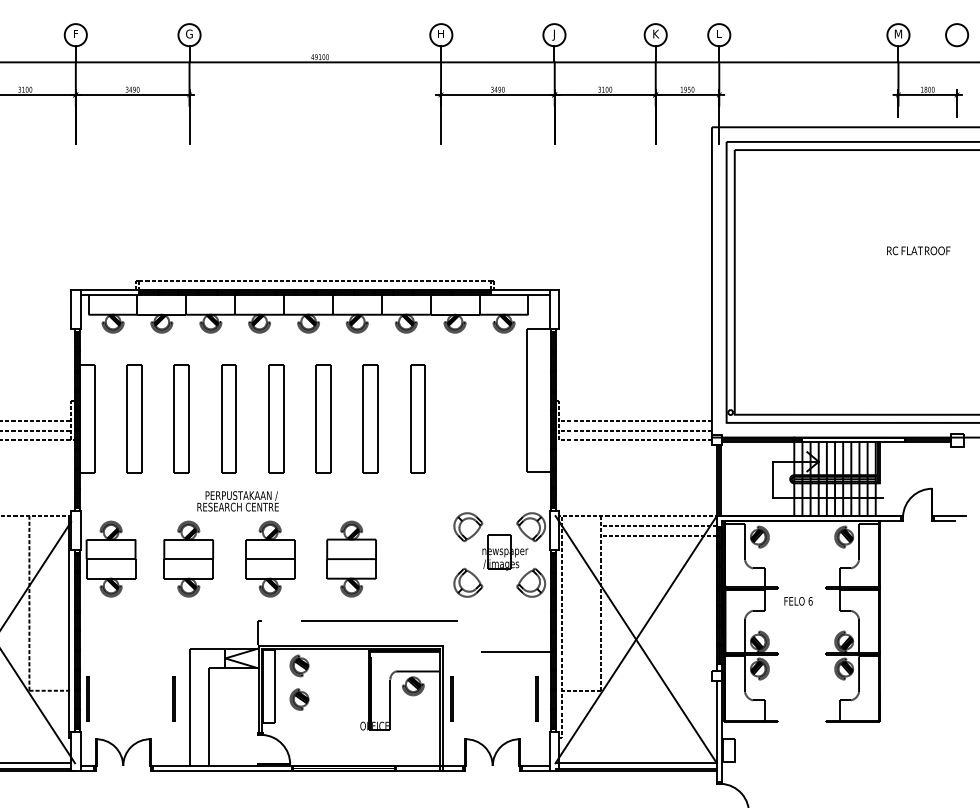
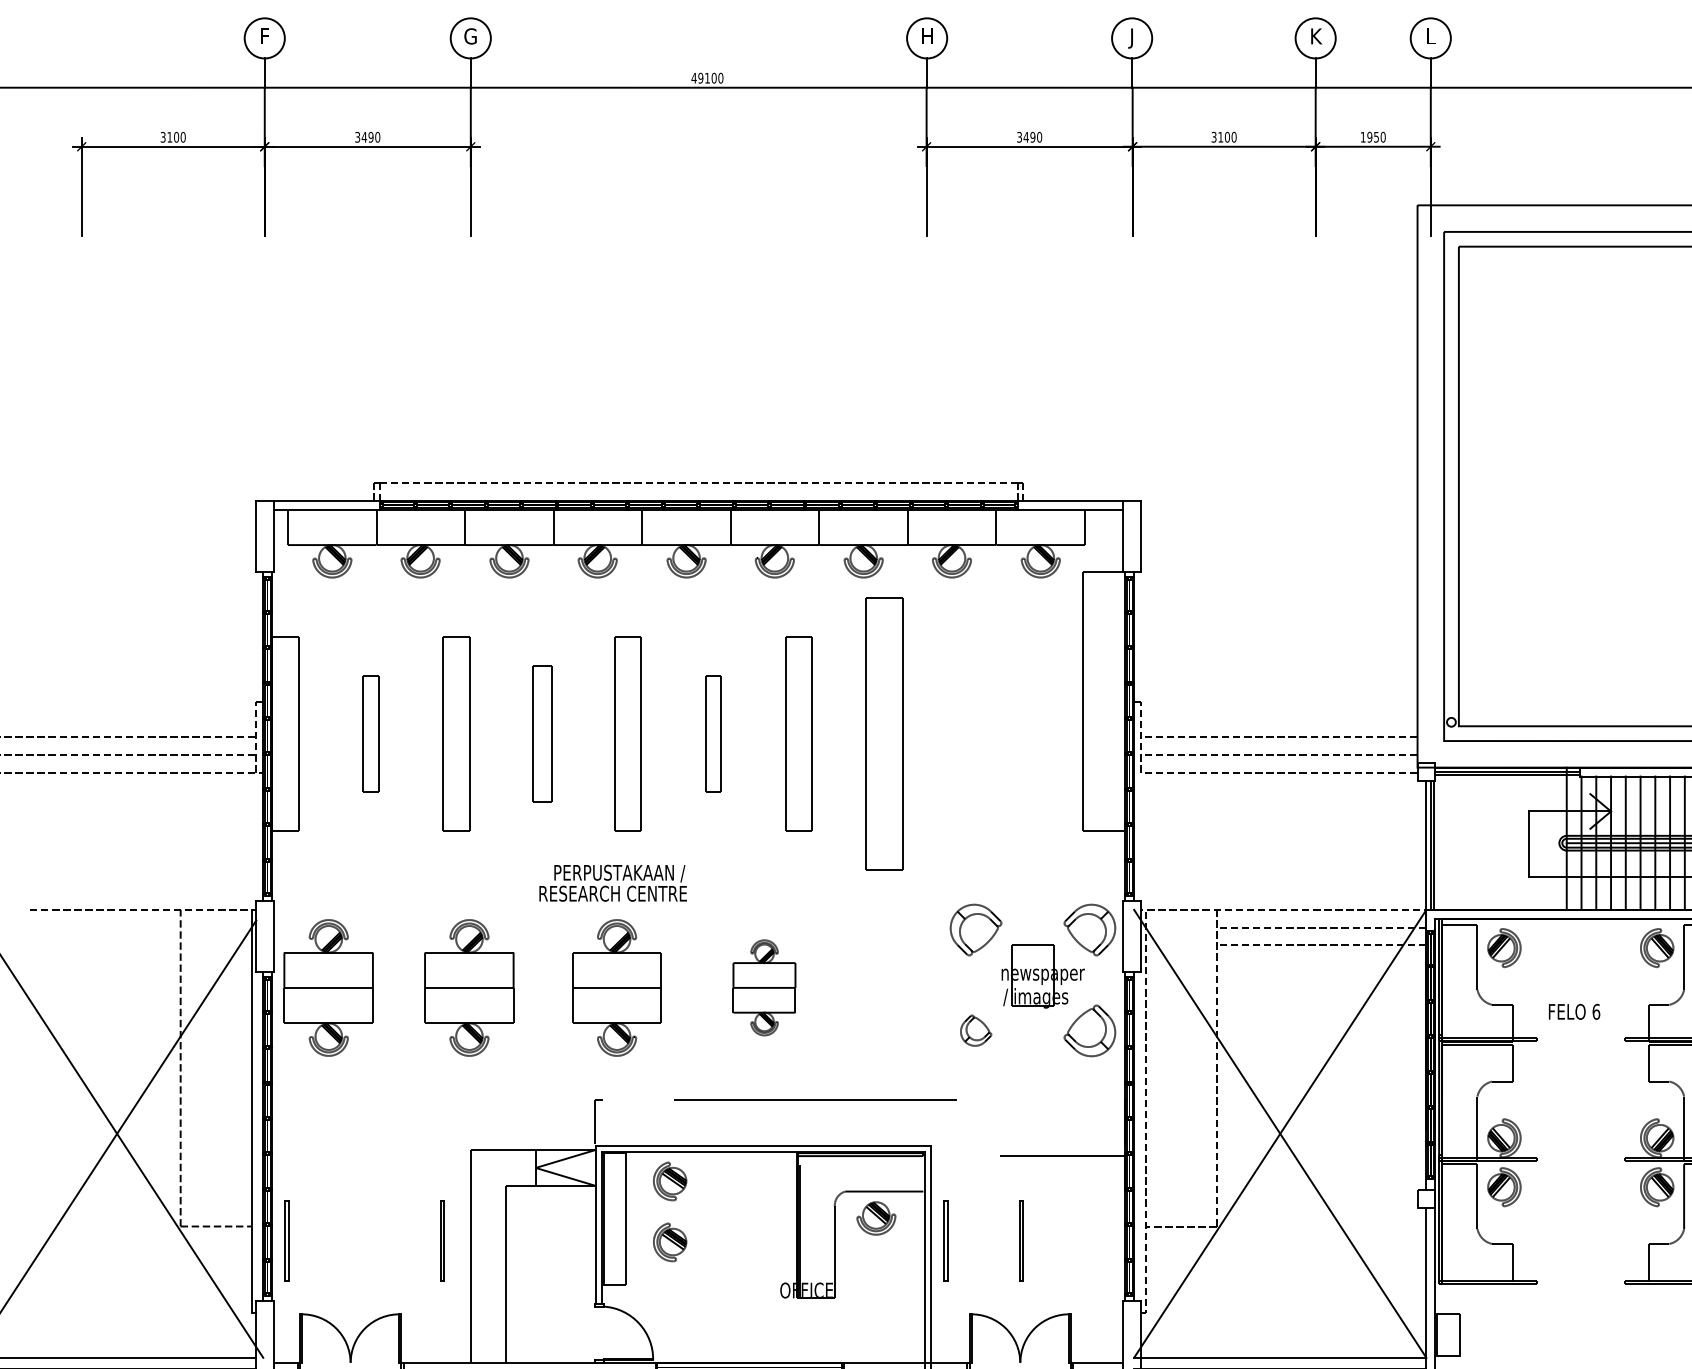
part: (134, 418) -> (371, 733), size x0.6
part: (228, 418) -> (541, 733), size x0.7
part: (323, 418) -> (713, 733), size x0.6
part: (417, 418) -> (883, 733), size x1.4
text: (237, 501) -> (612, 883), moved
part: (351, 558) -> (764, 986), size x0.7
part: (468, 582) -> (976, 1030), size x0.6
text: (798, 601) -> (1574, 1012), moved
line: (536, 698) -> (1019, 1240), moved

